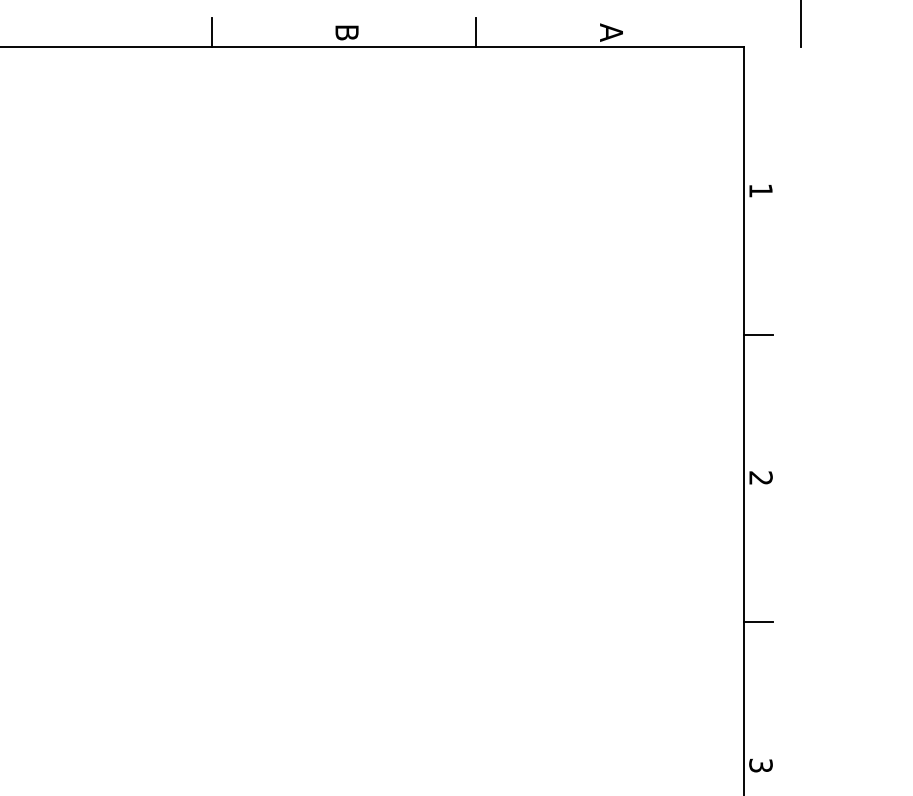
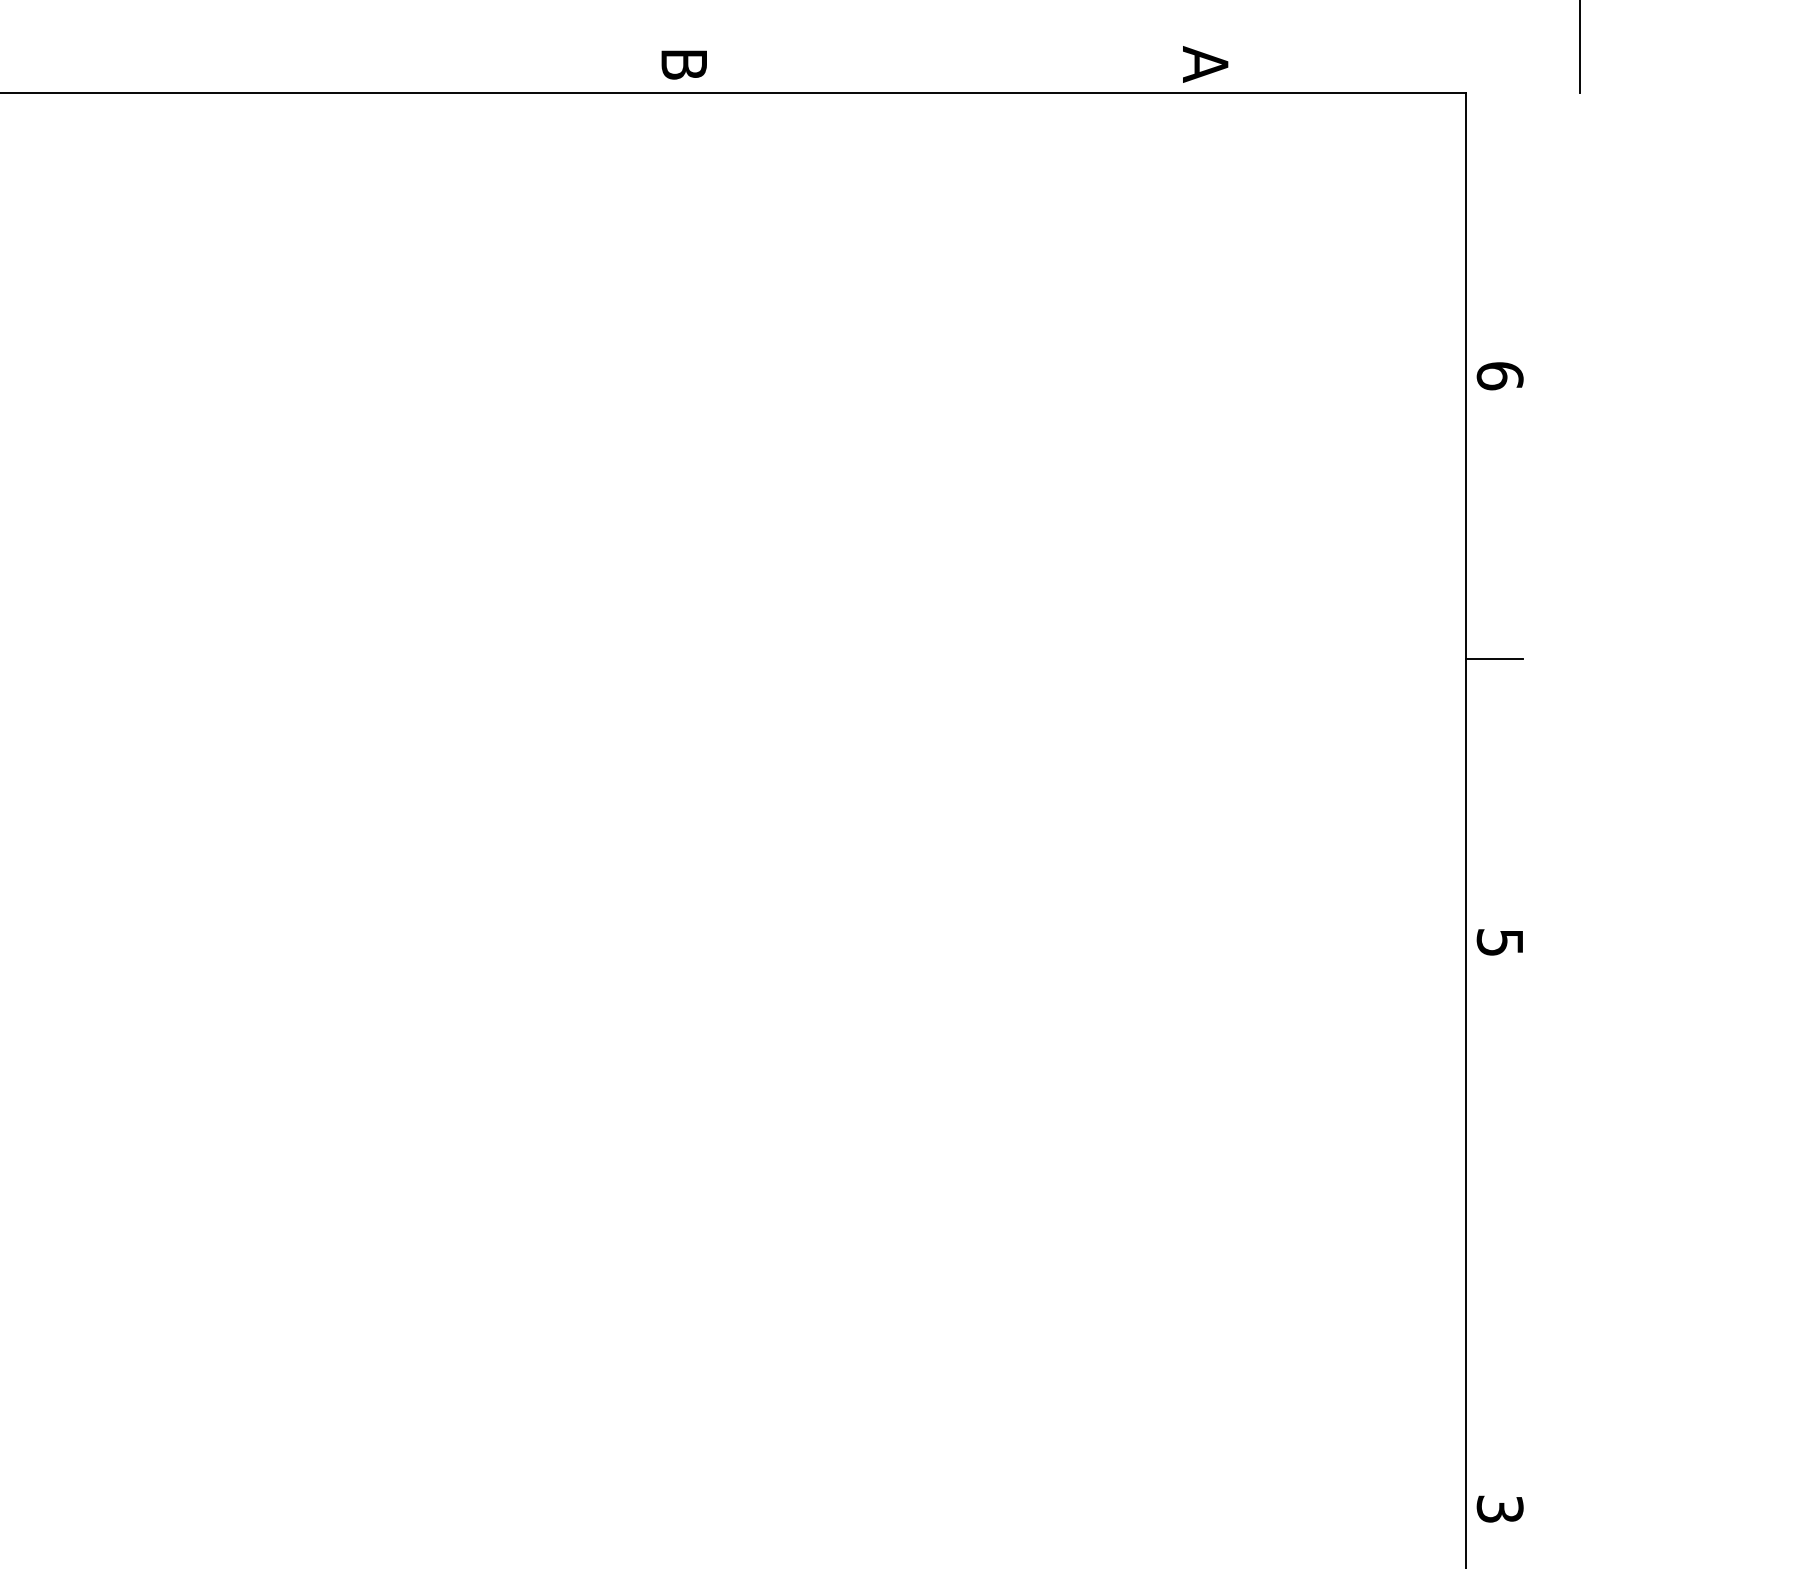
line: (211, 32) -> (417, 64), removed
line: (476, 32) -> (939, 64), removed
text: (760, 190) -> (1499, 375), 1 -> 6
text: (760, 477) -> (1499, 941), 2 -> 5
line: (757, 622) -> (1493, 1227), removed

